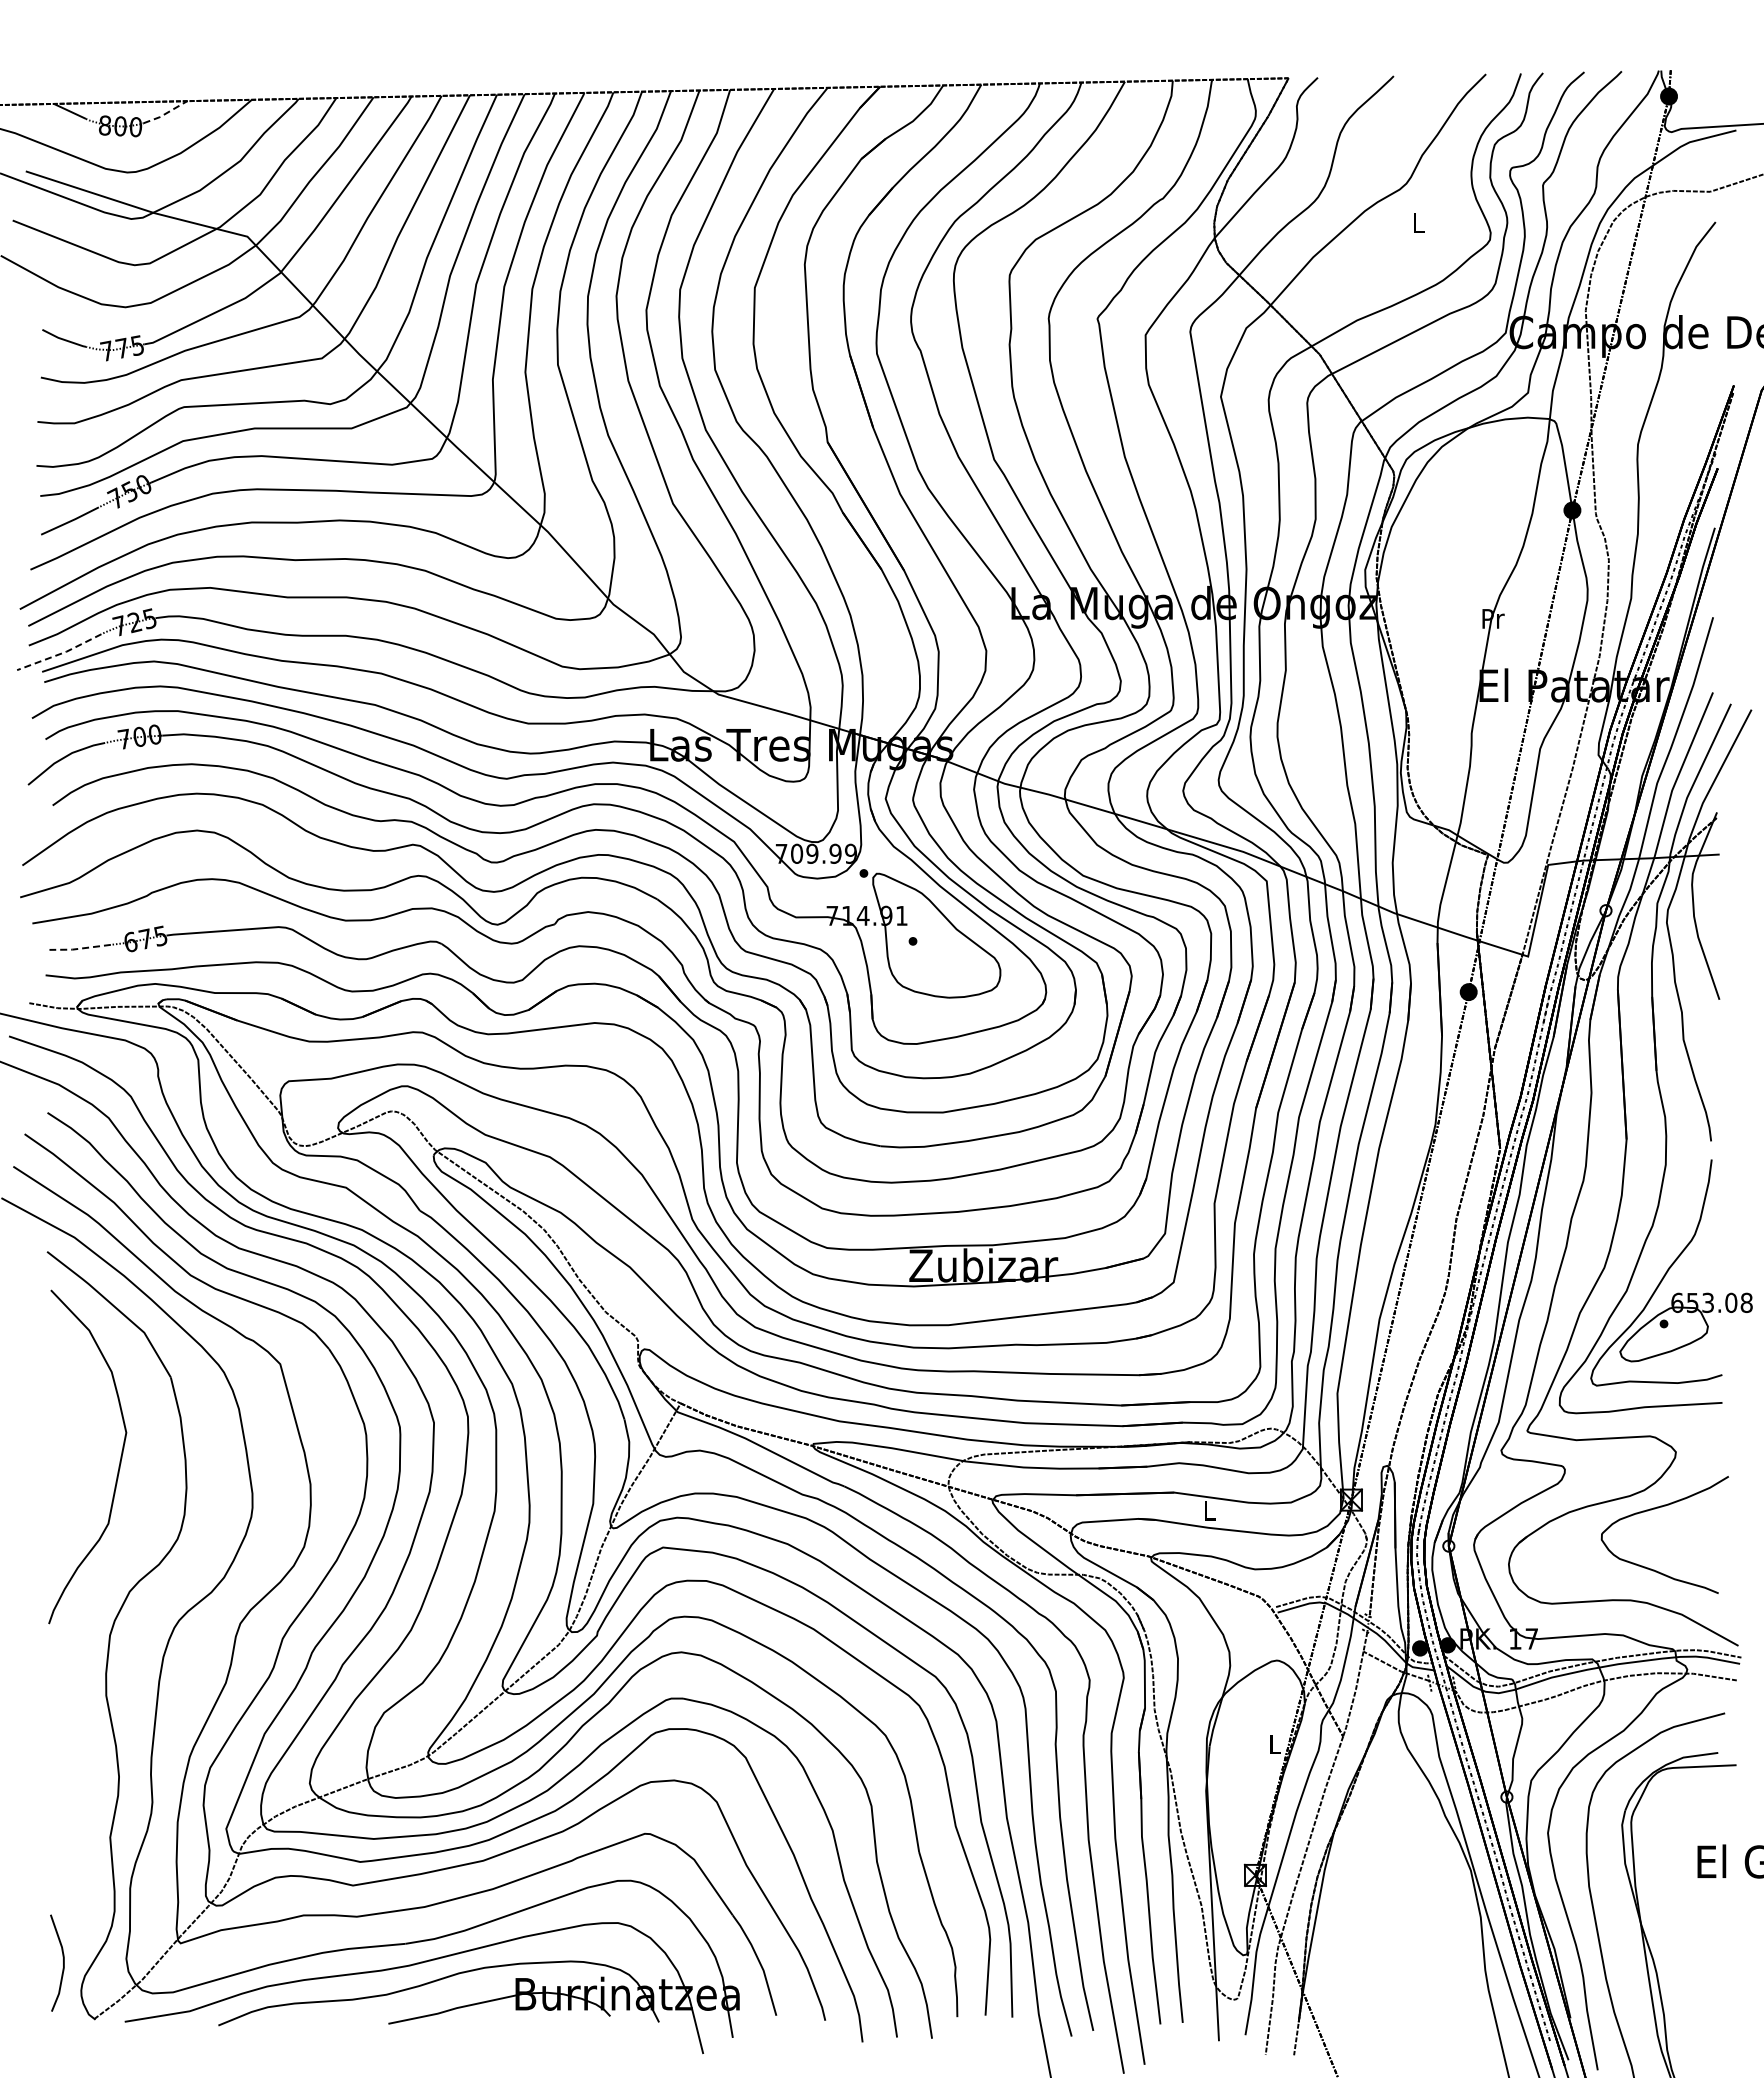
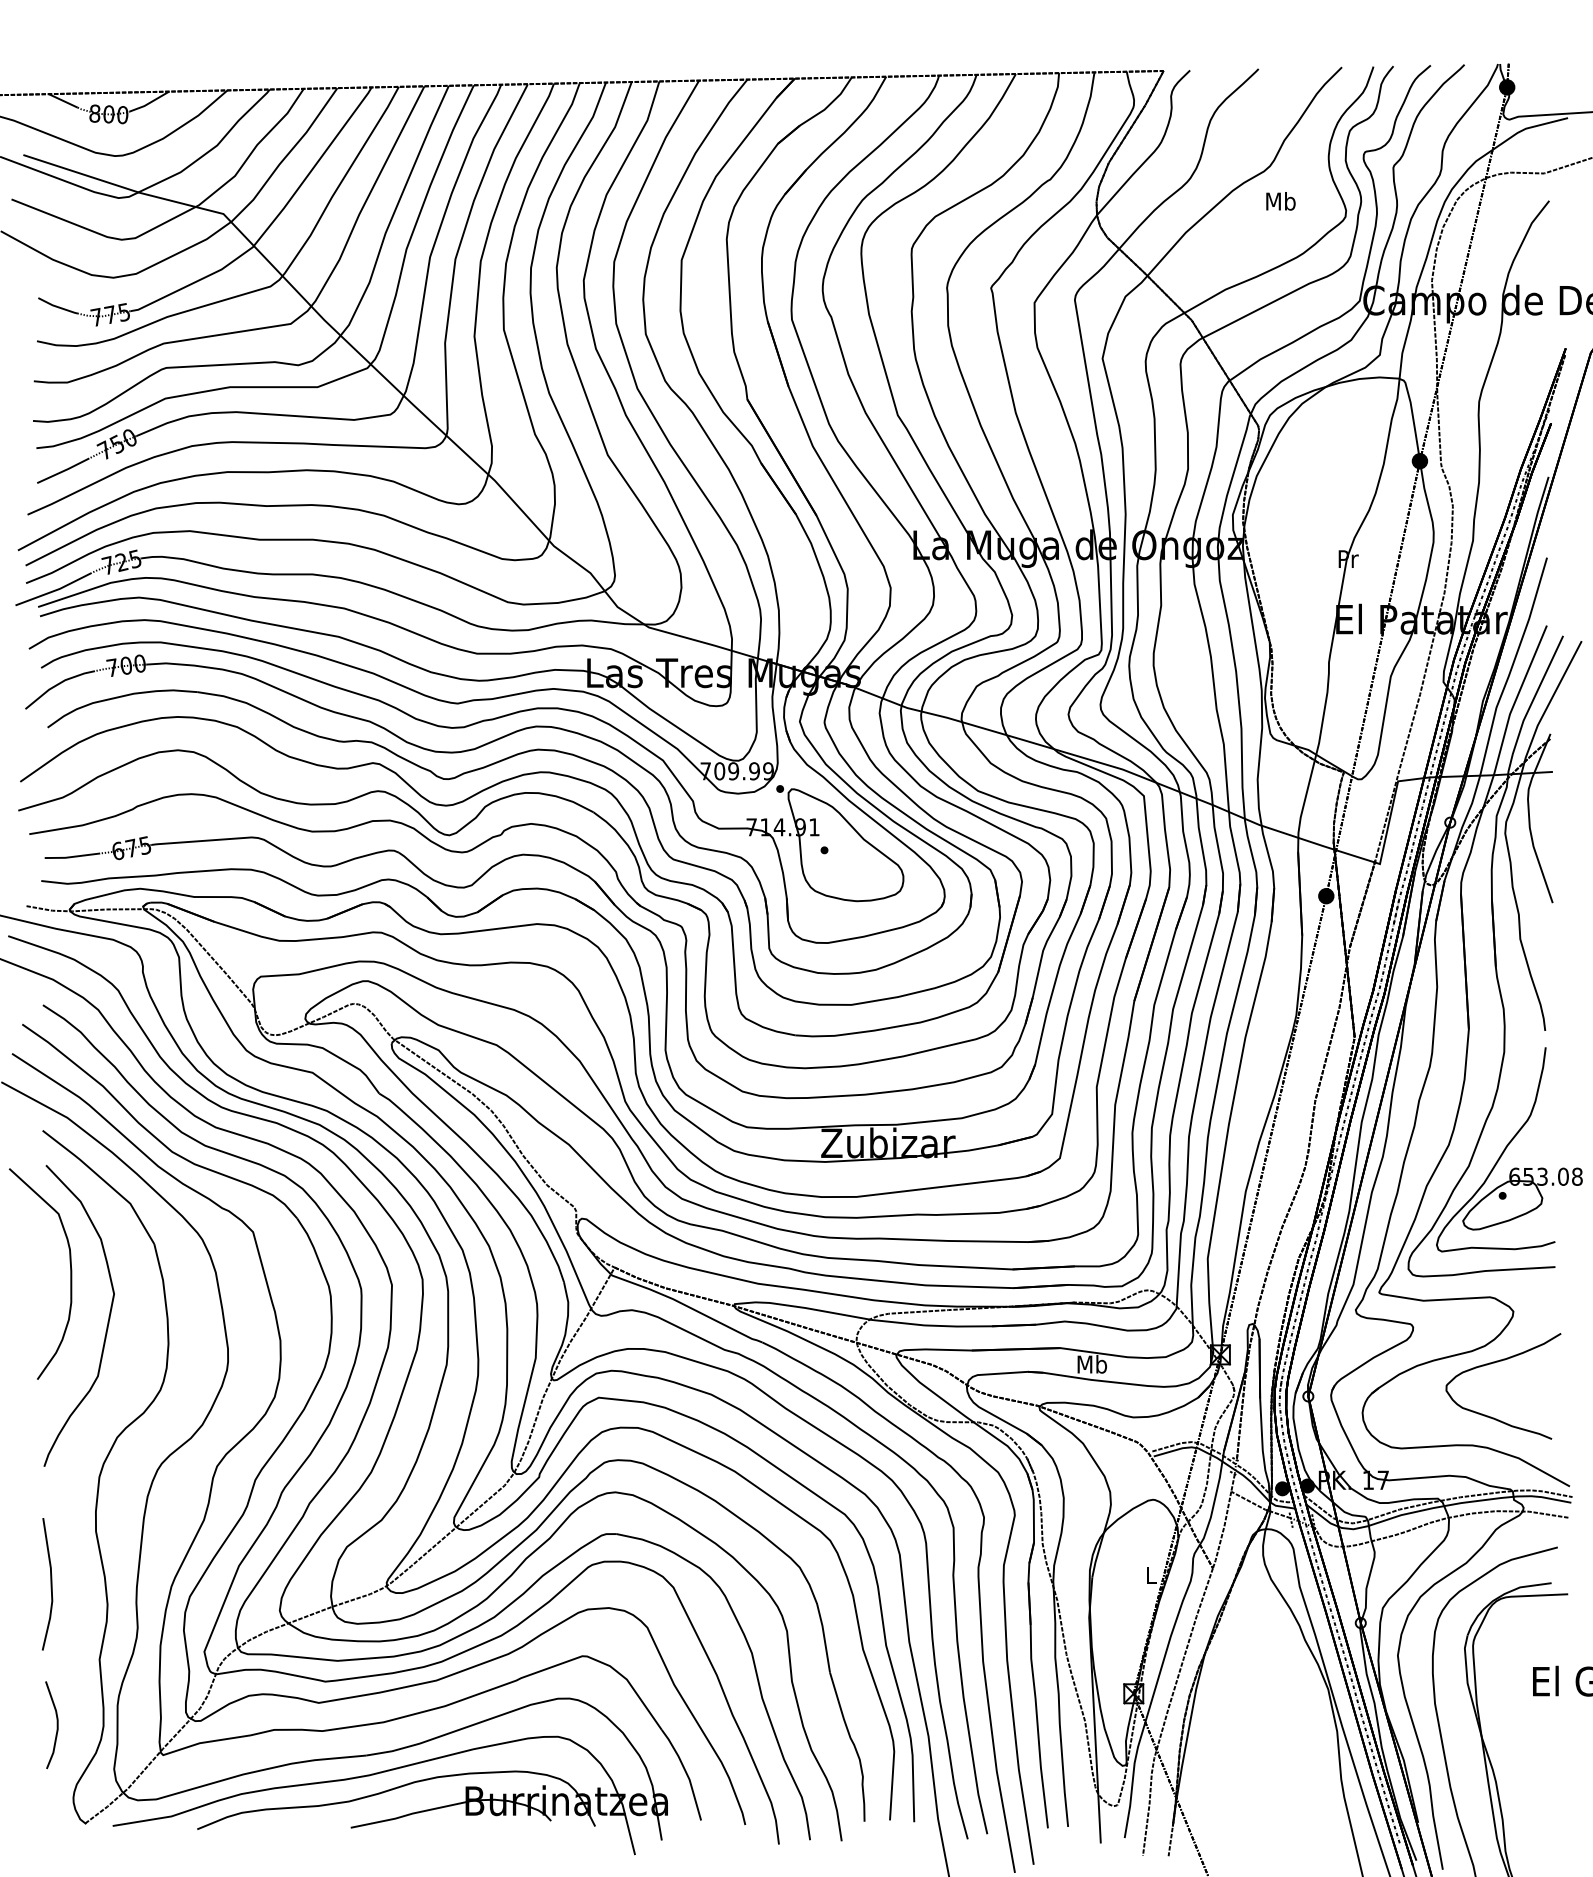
line: (165, 113) -> (149, 102), dashed -> solid
text: (1418, 222) -> (1280, 201), L -> Mb
line: (60, 653) -> (54, 590), dashed -> solid
line: (79, 948) -> (71, 856), dashed -> solid
curve: (77, 1405) -> (70, 1269), added
text: (1209, 1510) -> (1092, 1364), L -> Mb
line: (56, 1753) -> (51, 1583), added
curve: (63, 1962) -> (57, 1724), moved

